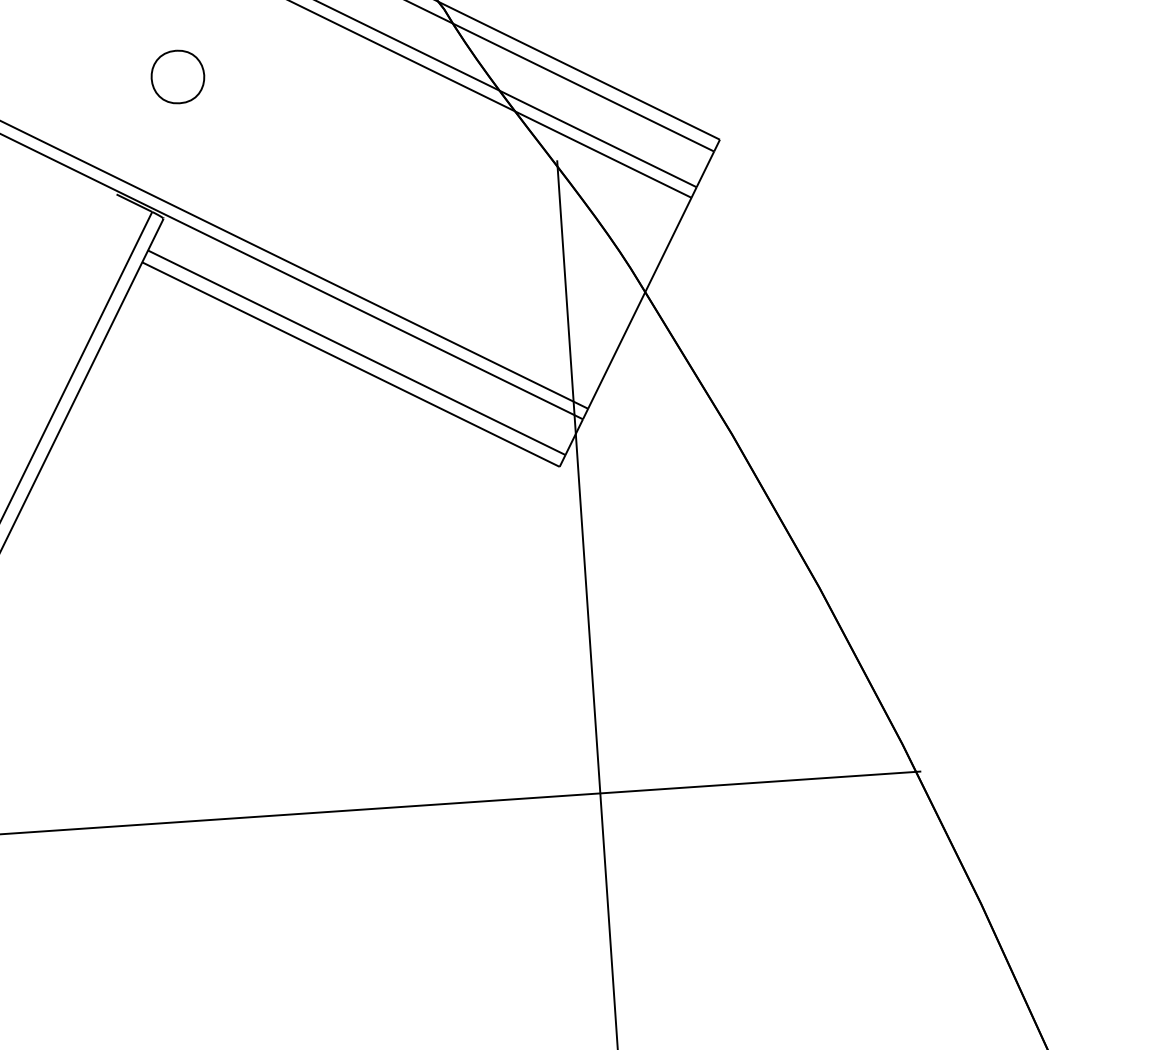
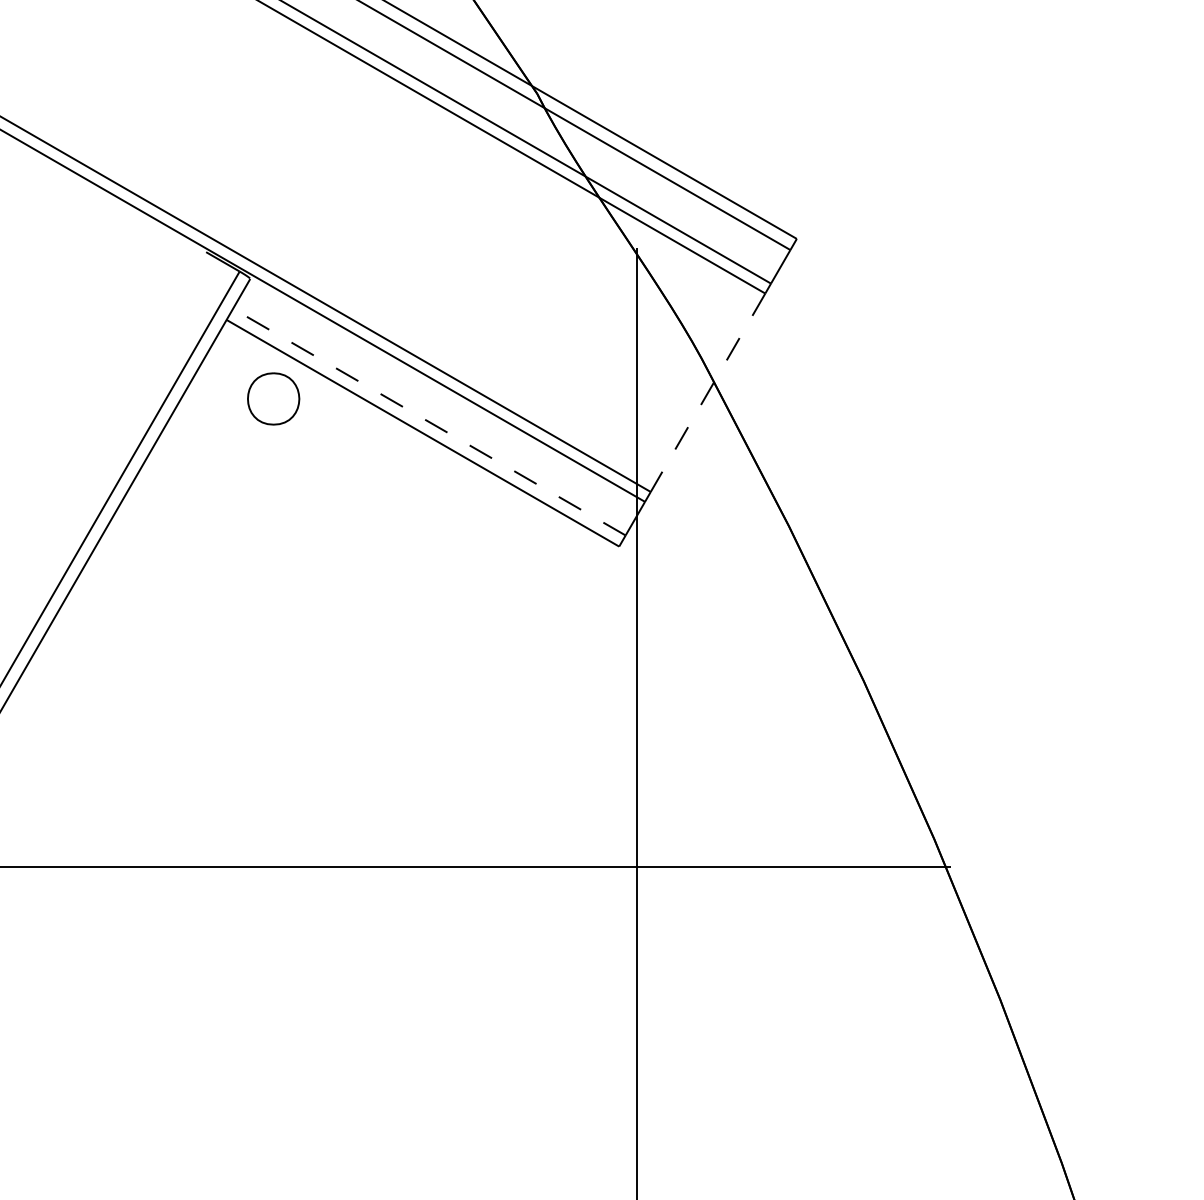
part: (177, 76) -> (273, 398), moved
line: (640, 302) -> (708, 392), solid -> dashed
line: (356, 353) -> (429, 422), solid -> dashed

